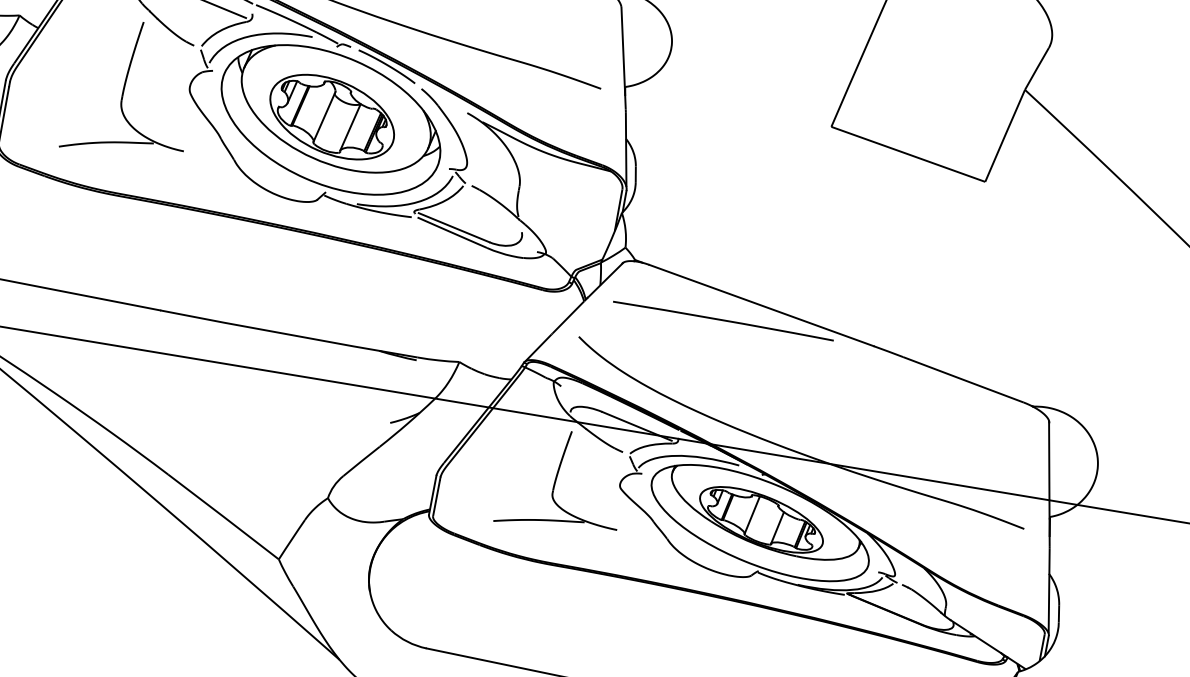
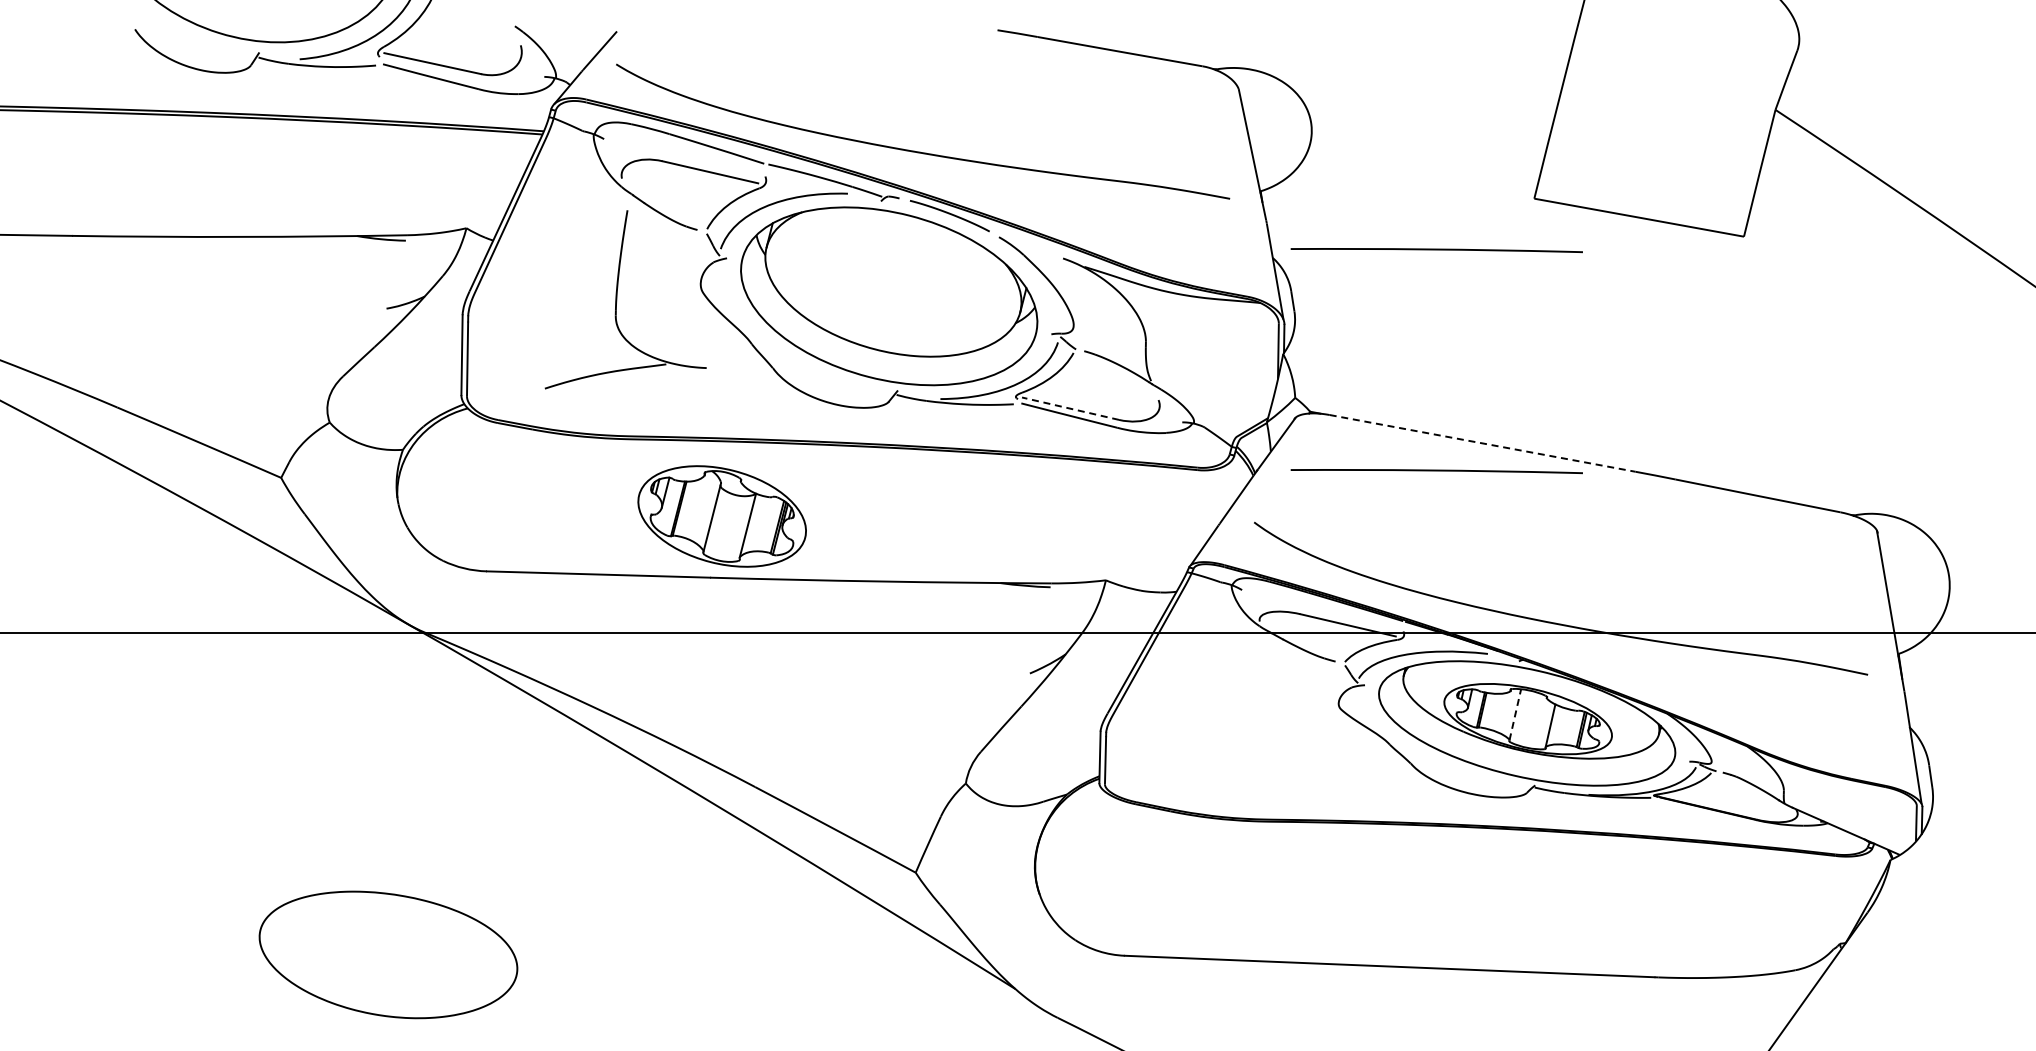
part: (331, 117) -> (721, 516), moved
curve: (750, 153) -> (1436, 250), added
line: (454, 227) -> (1070, 408), solid -> dashed
line: (761, 305) -> (1482, 443), solid -> dashed
part: (557, 478) -> (1256, 709), removed
line: (752, 514) -> (1515, 714), solid -> dashed

